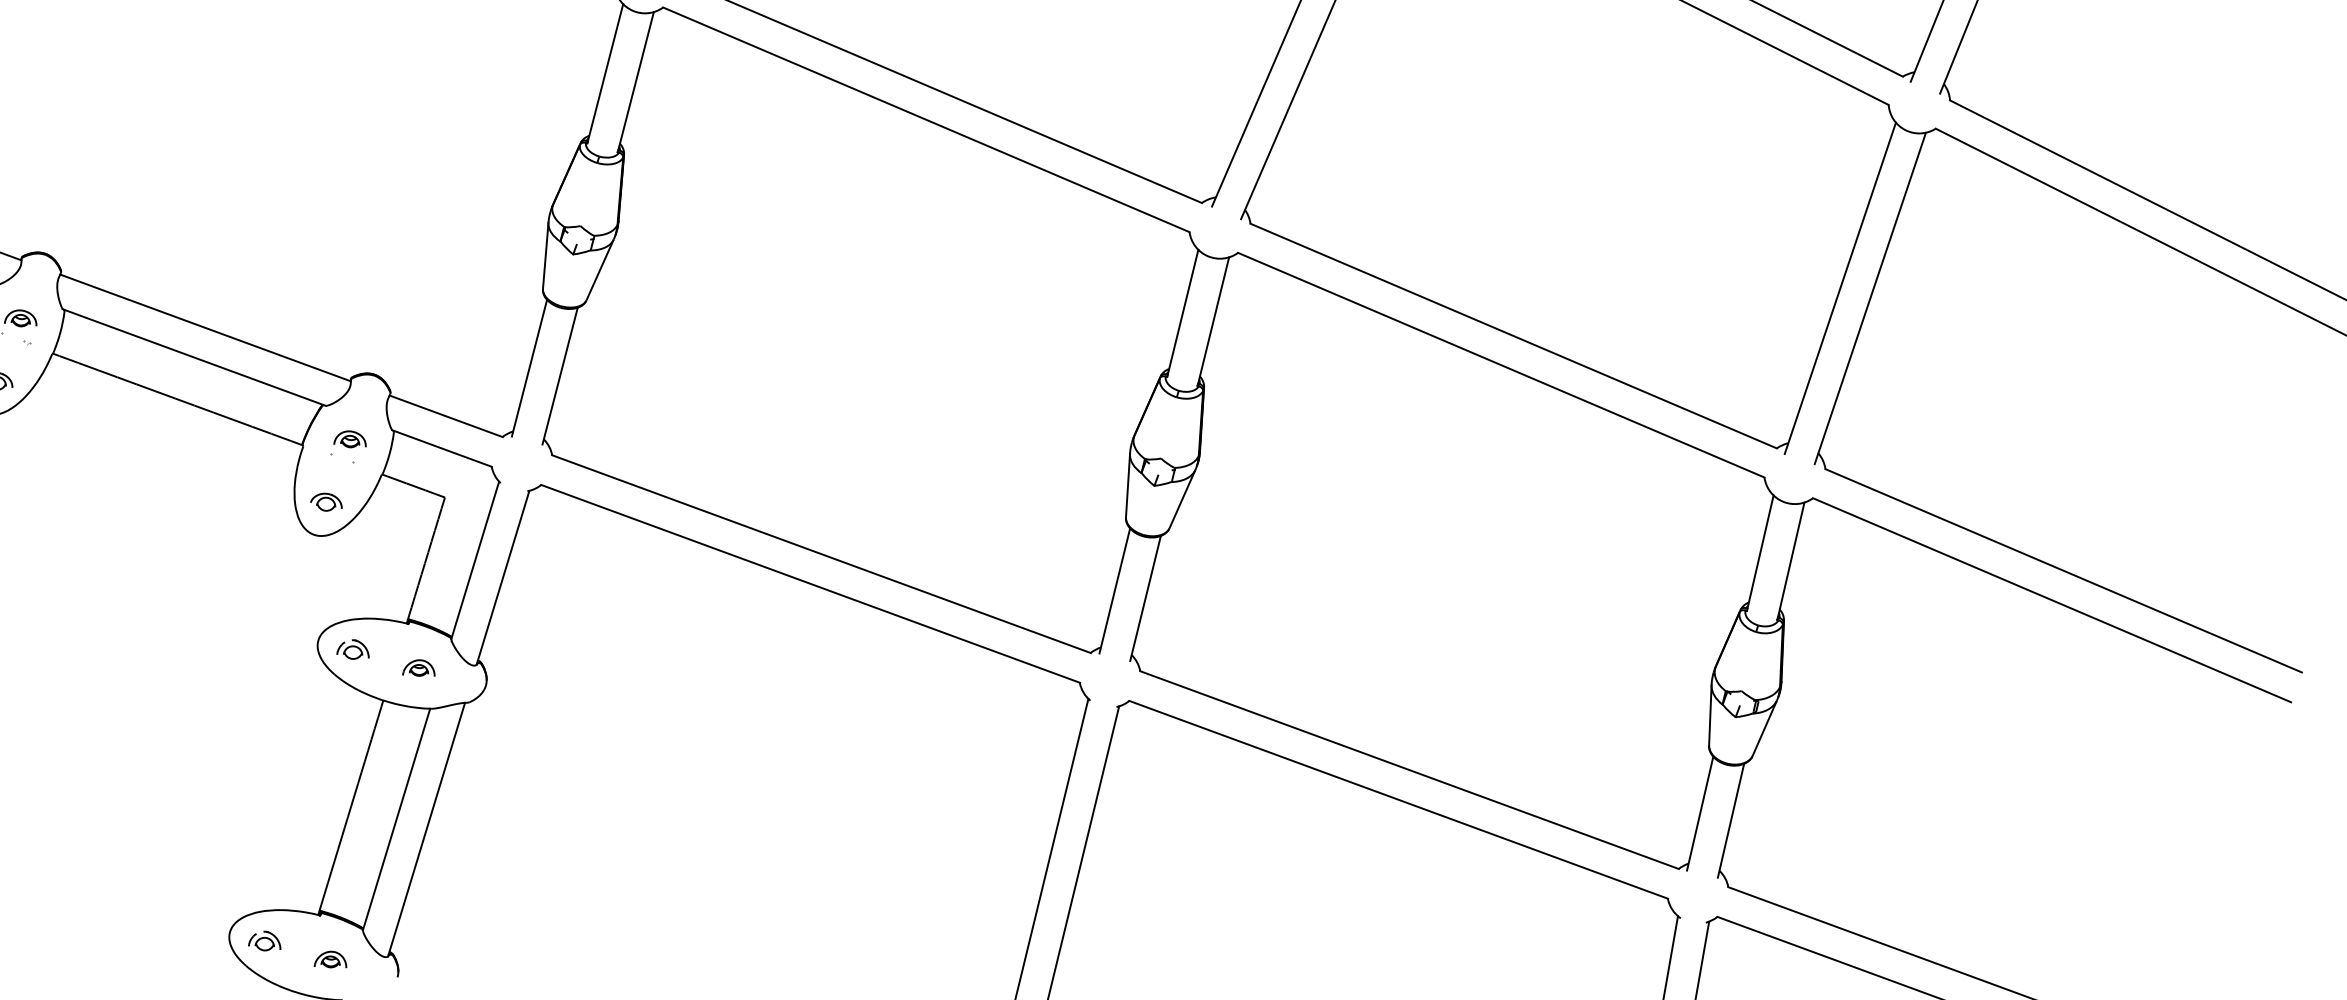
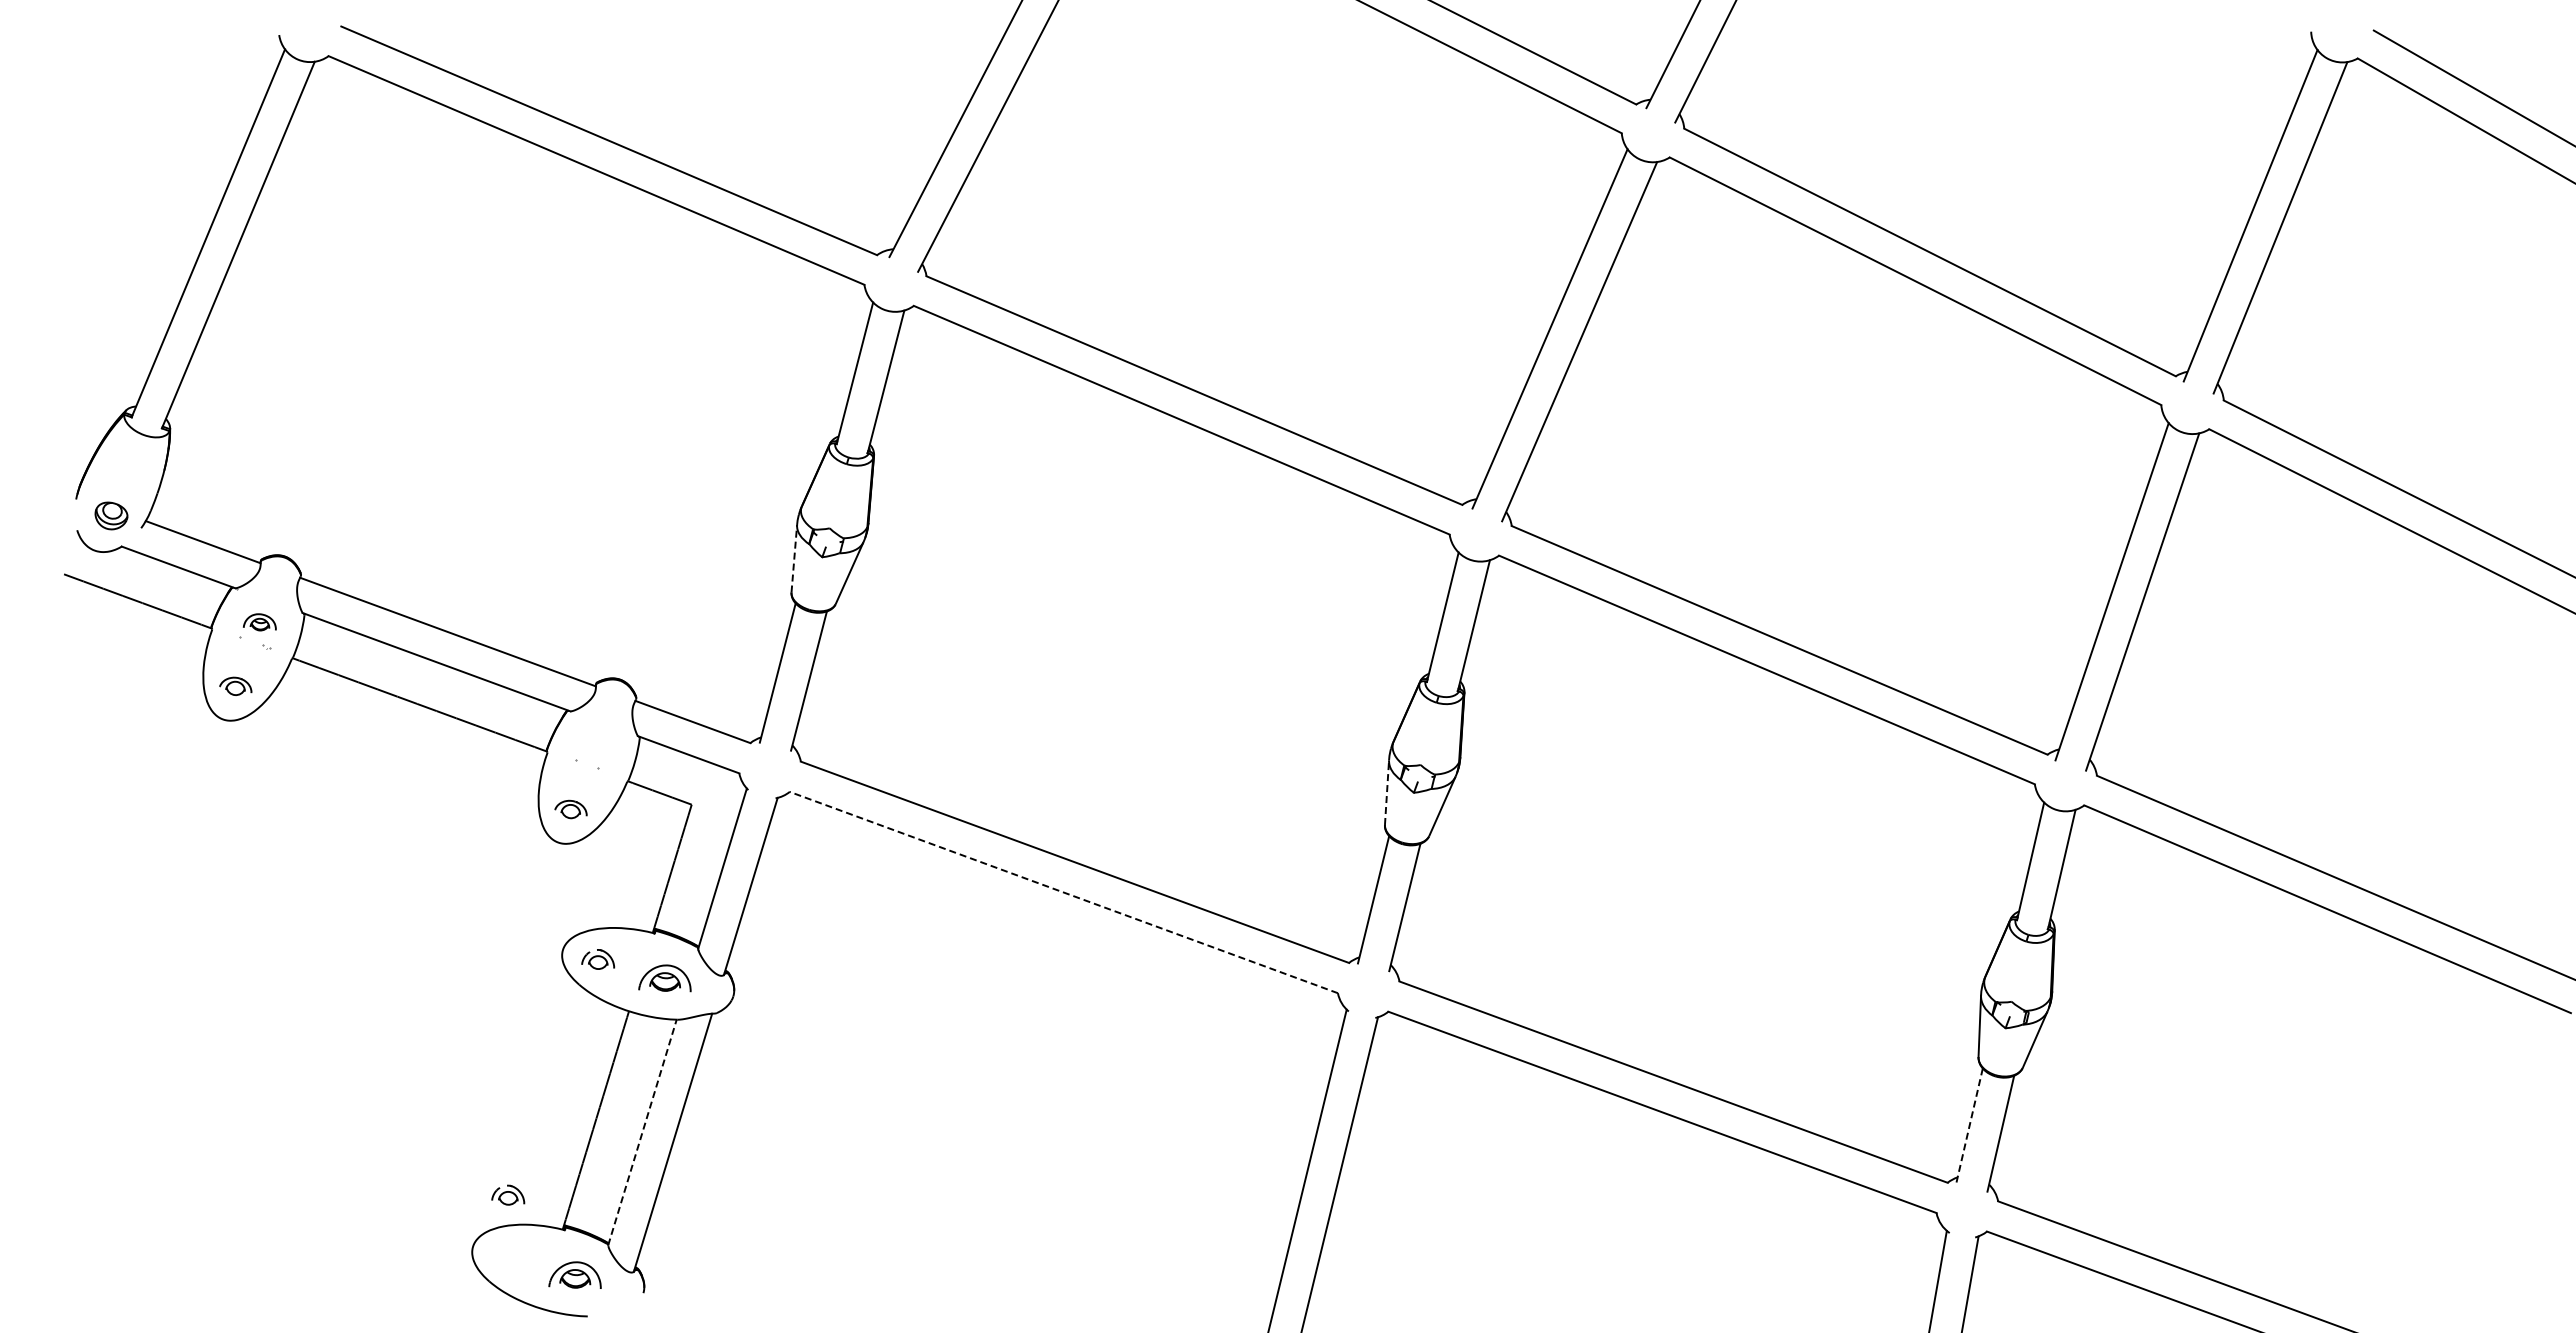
line: (545, 255) -> (794, 558), solid -> dashed
part: (350, 439) -> (595, 745), removed
line: (1128, 485) -> (1387, 792), solid -> dashed
line: (810, 583) -> (1063, 892), solid -> dashed
part: (419, 668) -> (665, 978), size x1.6
line: (1700, 813) -> (1969, 1126), solid -> dashed
line: (396, 819) -> (642, 1132), solid -> dashed
part: (264, 940) -> (508, 1194), moved
part: (330, 959) -> (575, 1274), size x1.6

